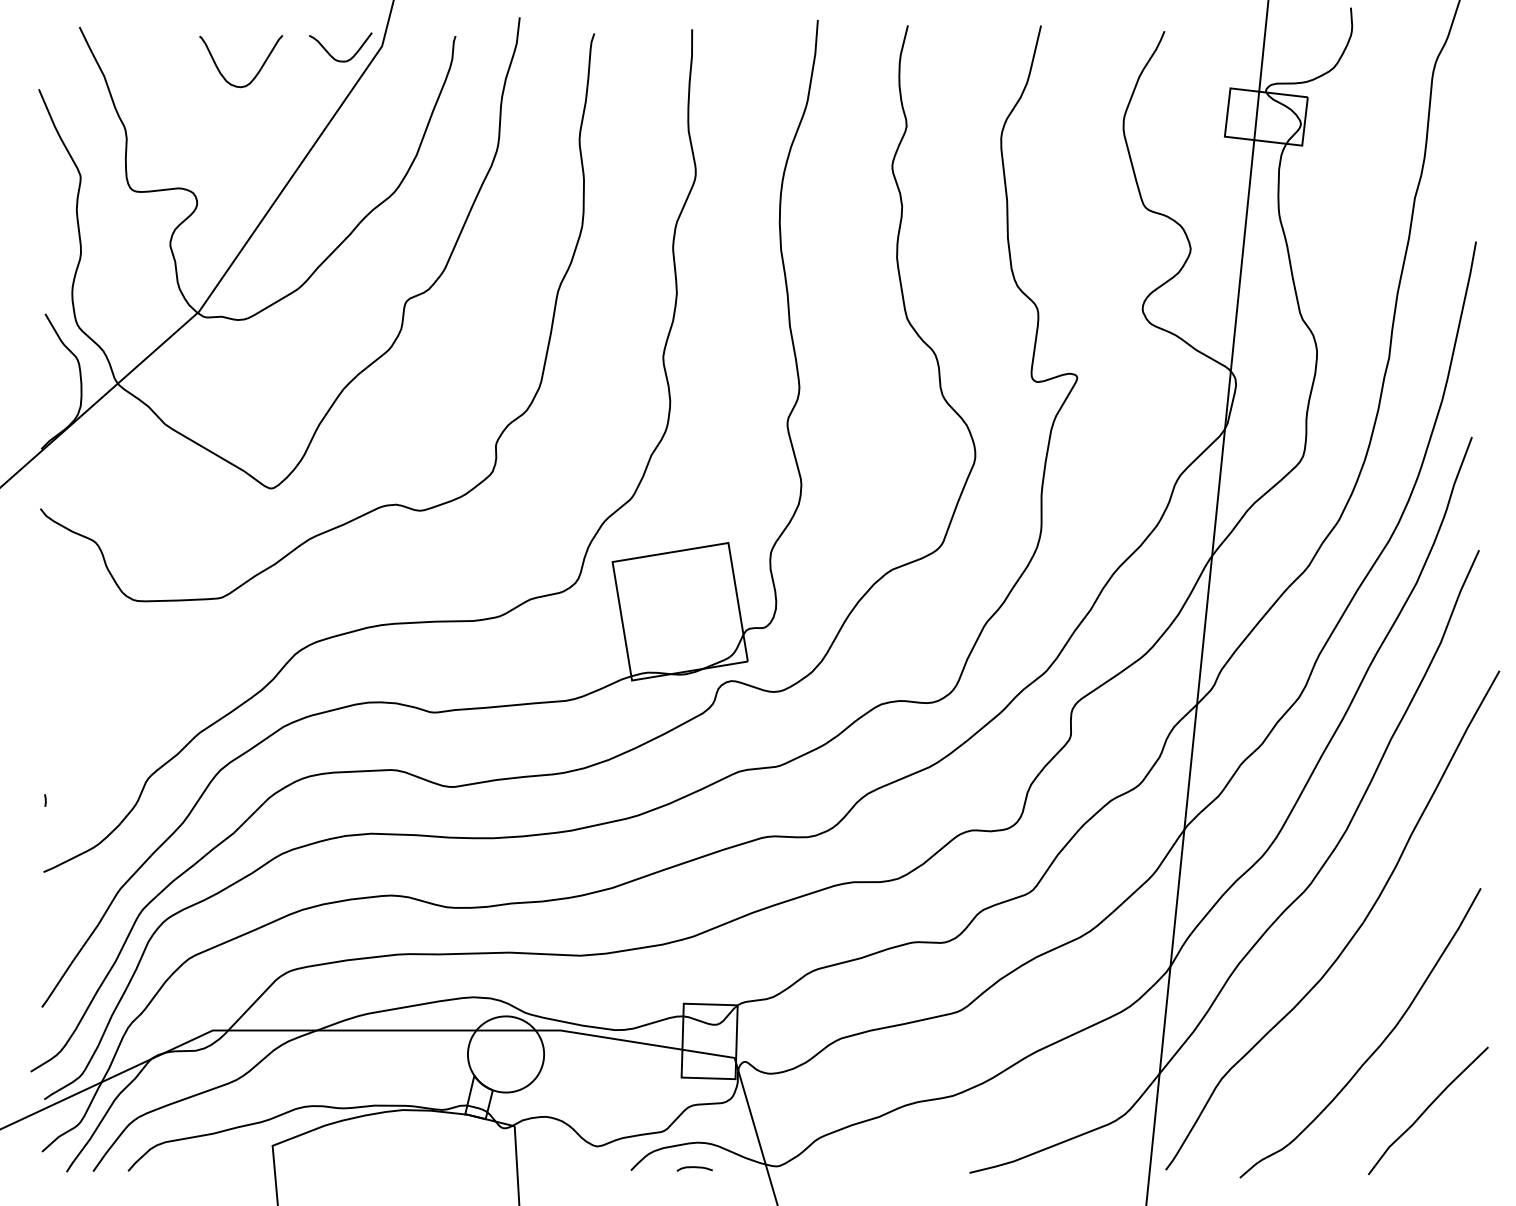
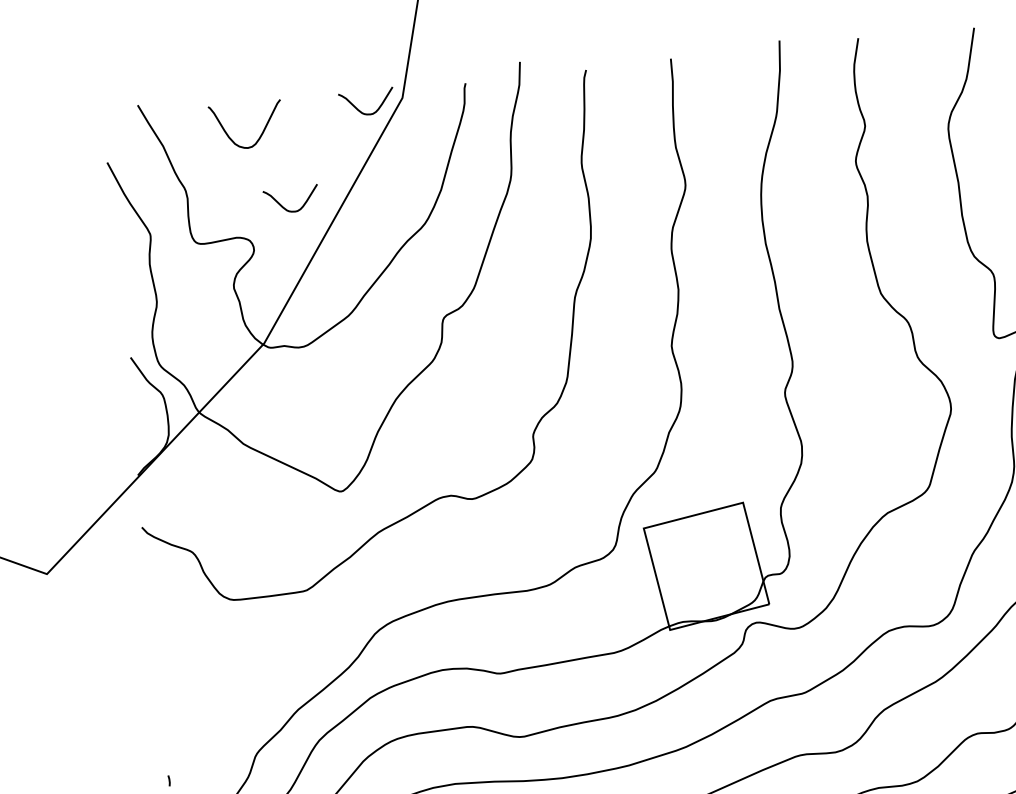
curve: (256, 73) -> (260, 134), moved
curve: (238, 160) -> (286, 208), added

